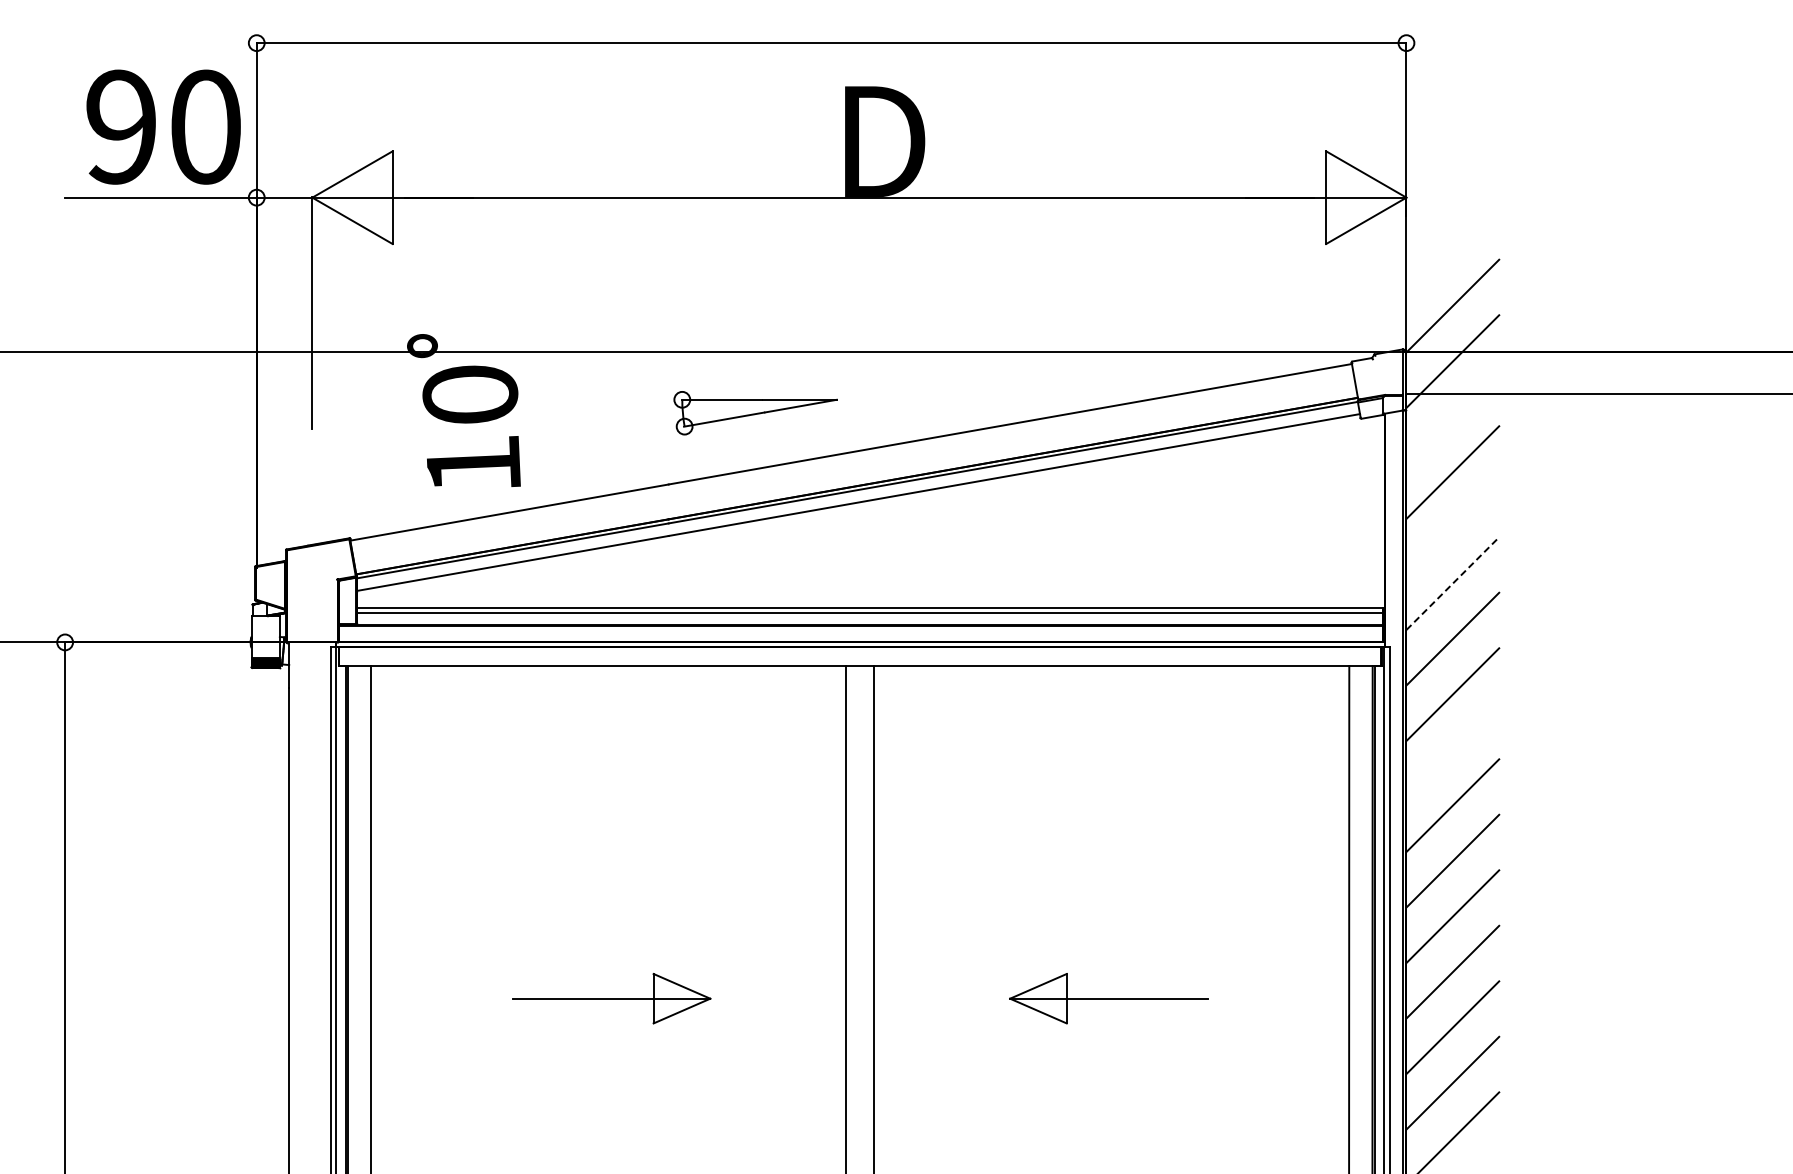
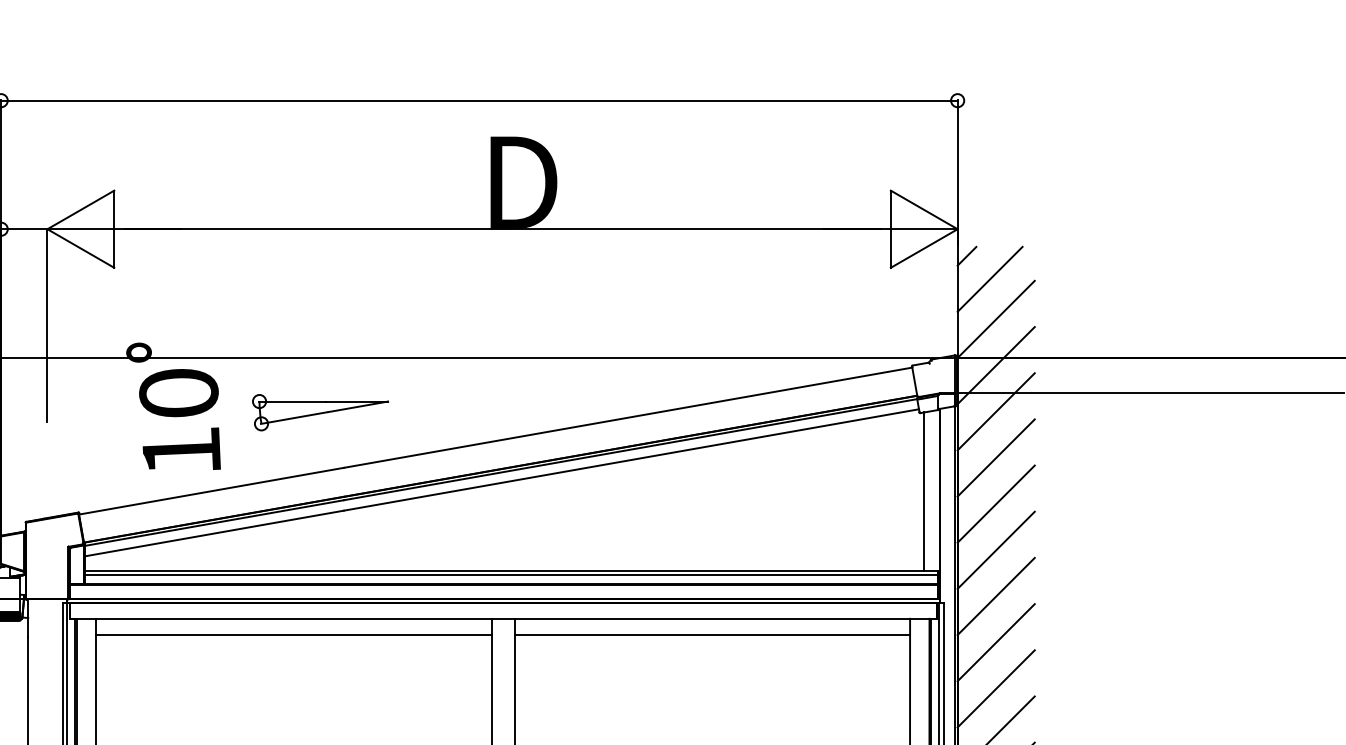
line: (1417, 229) -> (966, 255), added
line: (1445, 257) -> (990, 279), added
part: (755, 413) -> (320, 412), moved
line: (1452, 416) -> (995, 411), added
line: (1366, 512) -> (924, 491), added
line: (1452, 527) -> (995, 503), added
line: (1452, 583) -> (995, 550), dashed -> solid
line: (608, 685) -> (293, 635), added
line: (1111, 685) -> (712, 635), added
line: (1452, 749) -> (995, 688), added

